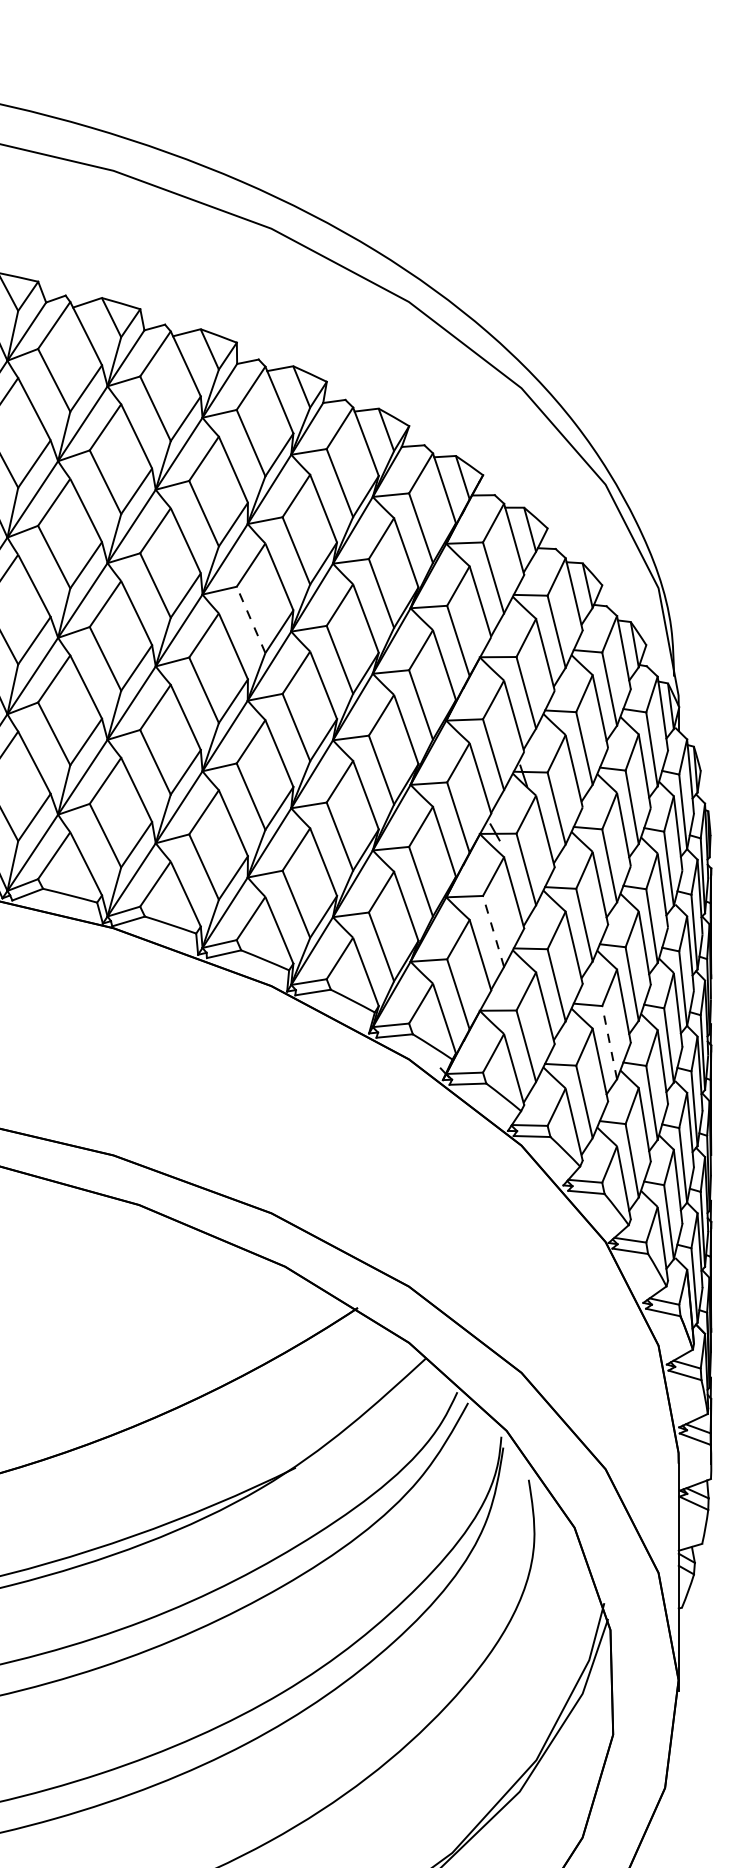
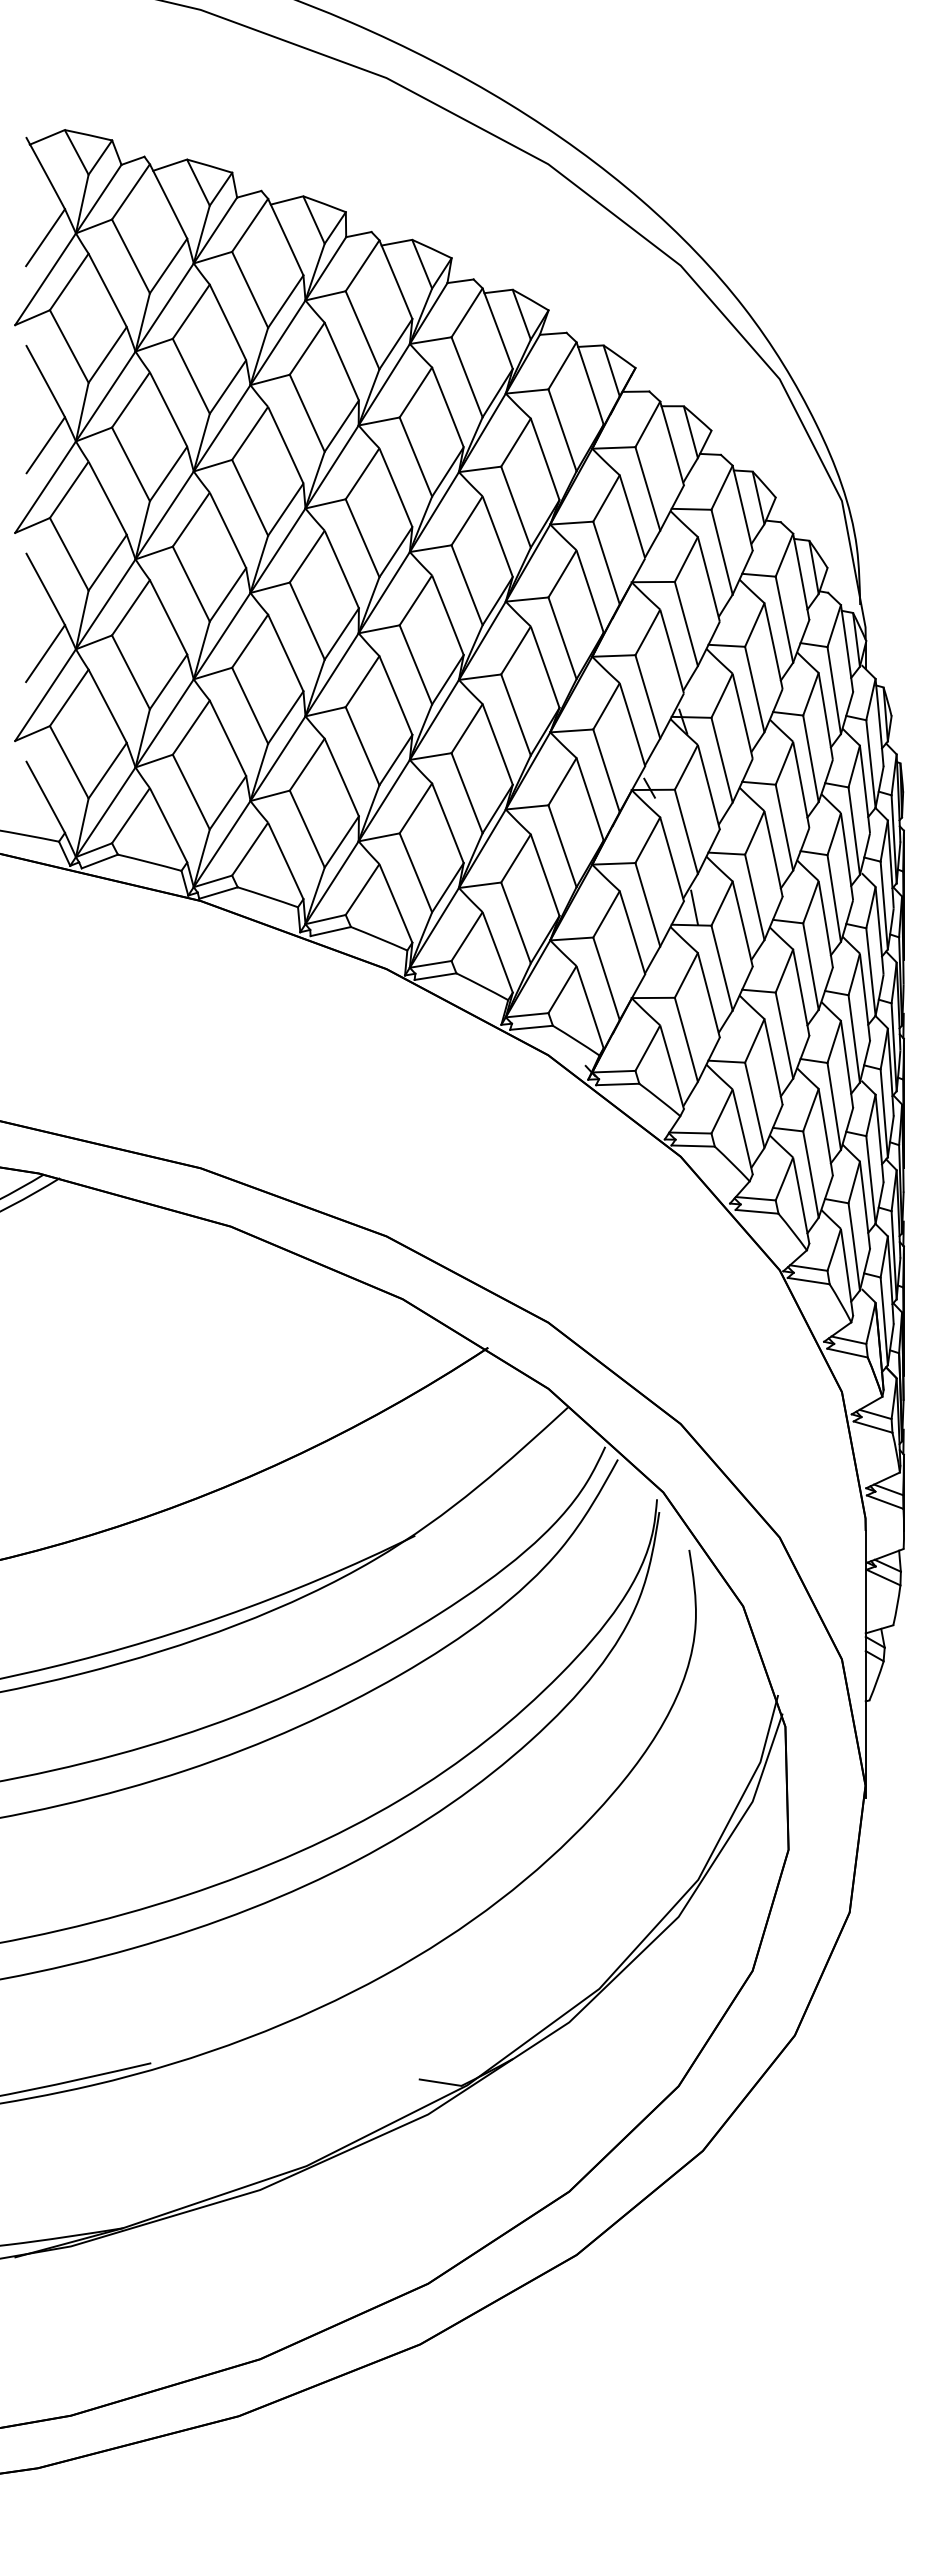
line: (251, 619) -> (362, 537), dashed -> solid
line: (493, 931) -> (647, 904), dashed -> solid
line: (533, 933) -> (694, 907), added
line: (609, 1042) -> (784, 1035), dashed -> solid

